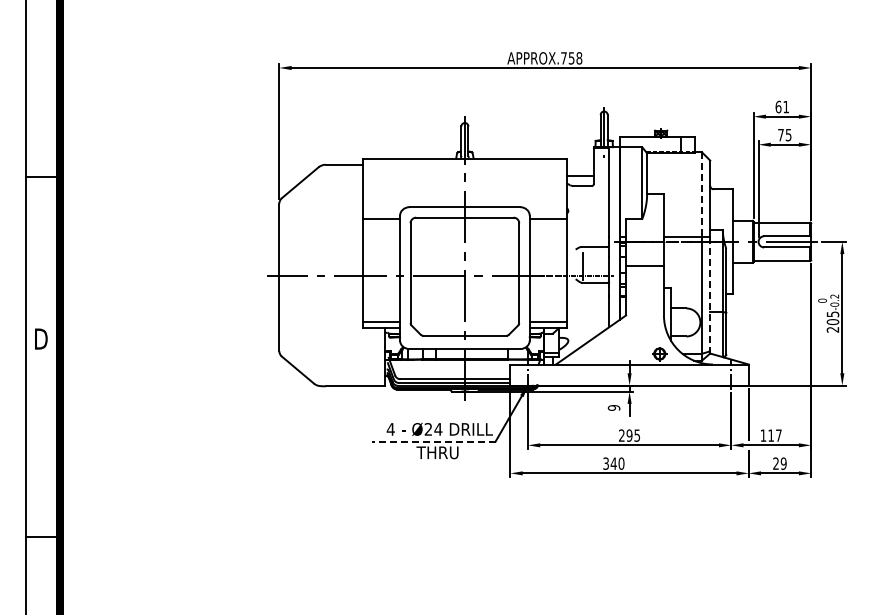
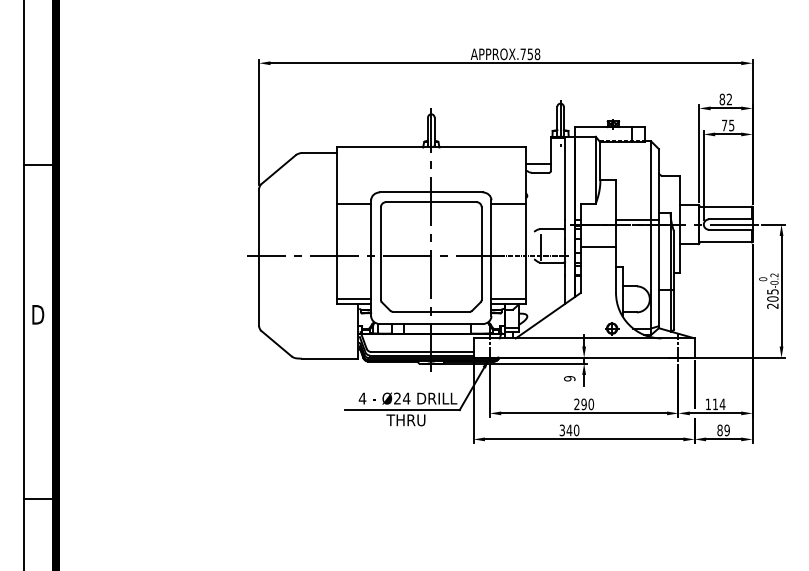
text: (781, 106) -> (725, 98), 61 -> 82
line: (701, 195) -> (650, 181), dashed -> solid
line: (710, 294) -> (659, 273), dashed -> solid
text: (637, 435) -> (591, 404), 295 -> 290
text: (778, 435) -> (722, 404), 117 -> 114
line: (433, 441) -> (402, 409), dashed -> solid
text: (776, 463) -> (720, 430), 29 -> 89

